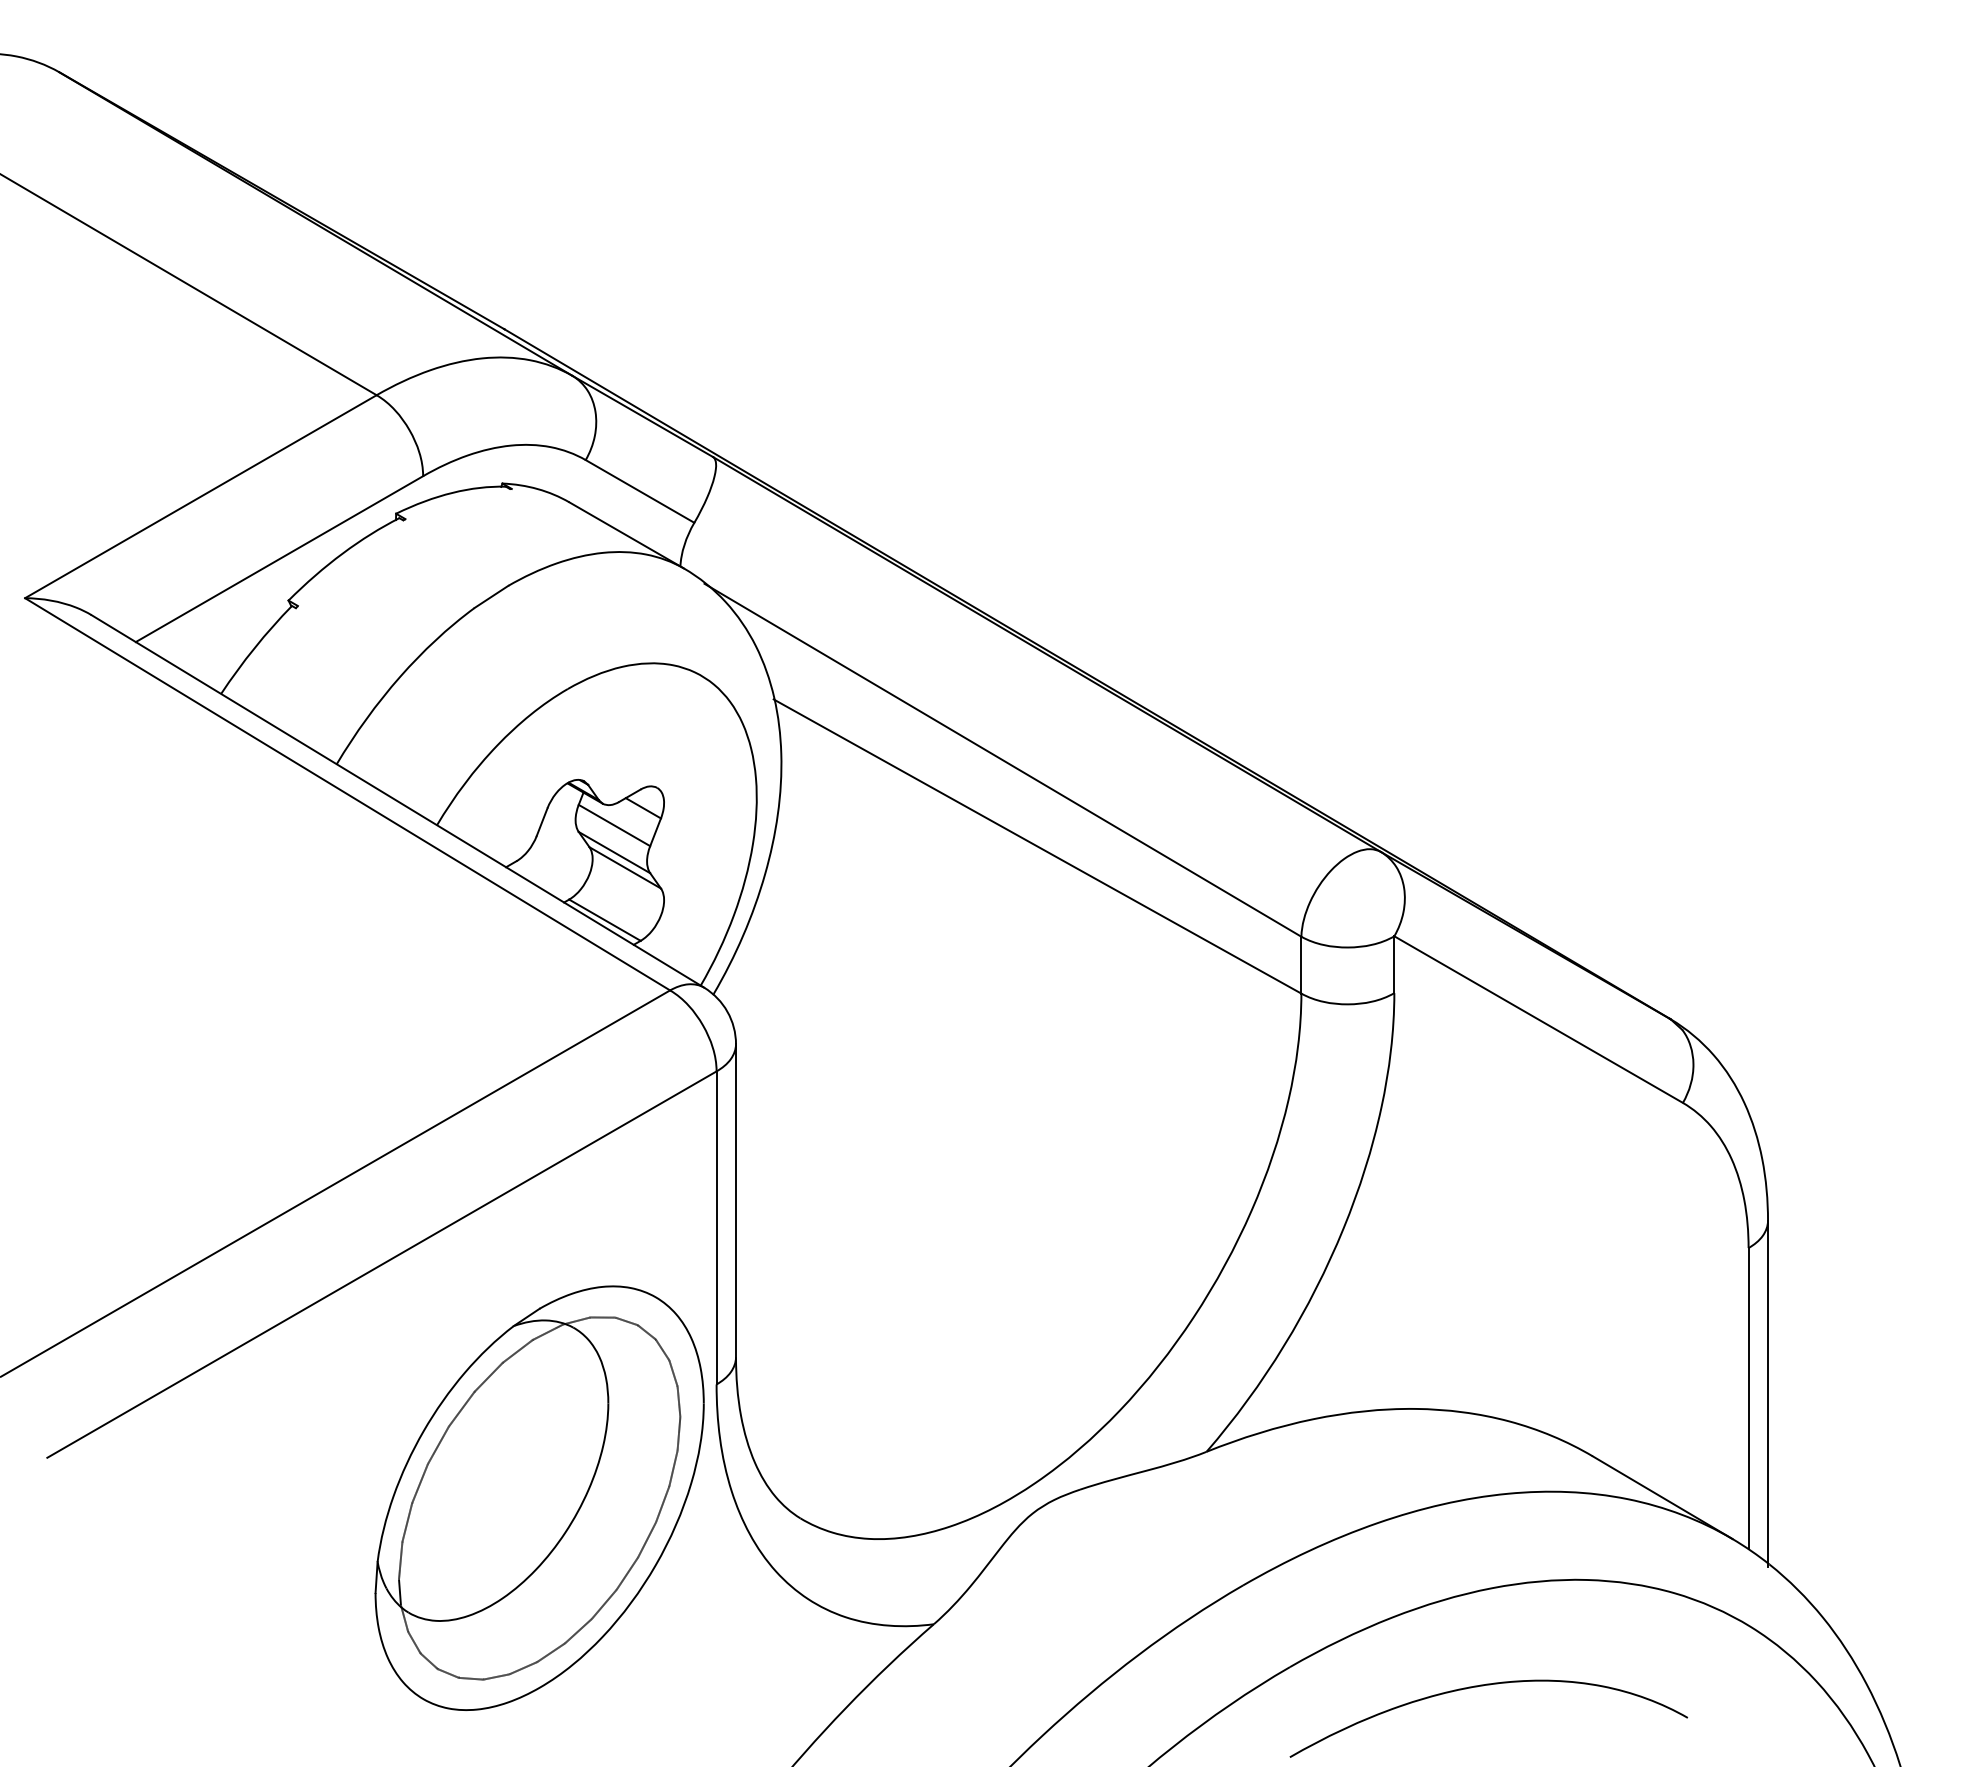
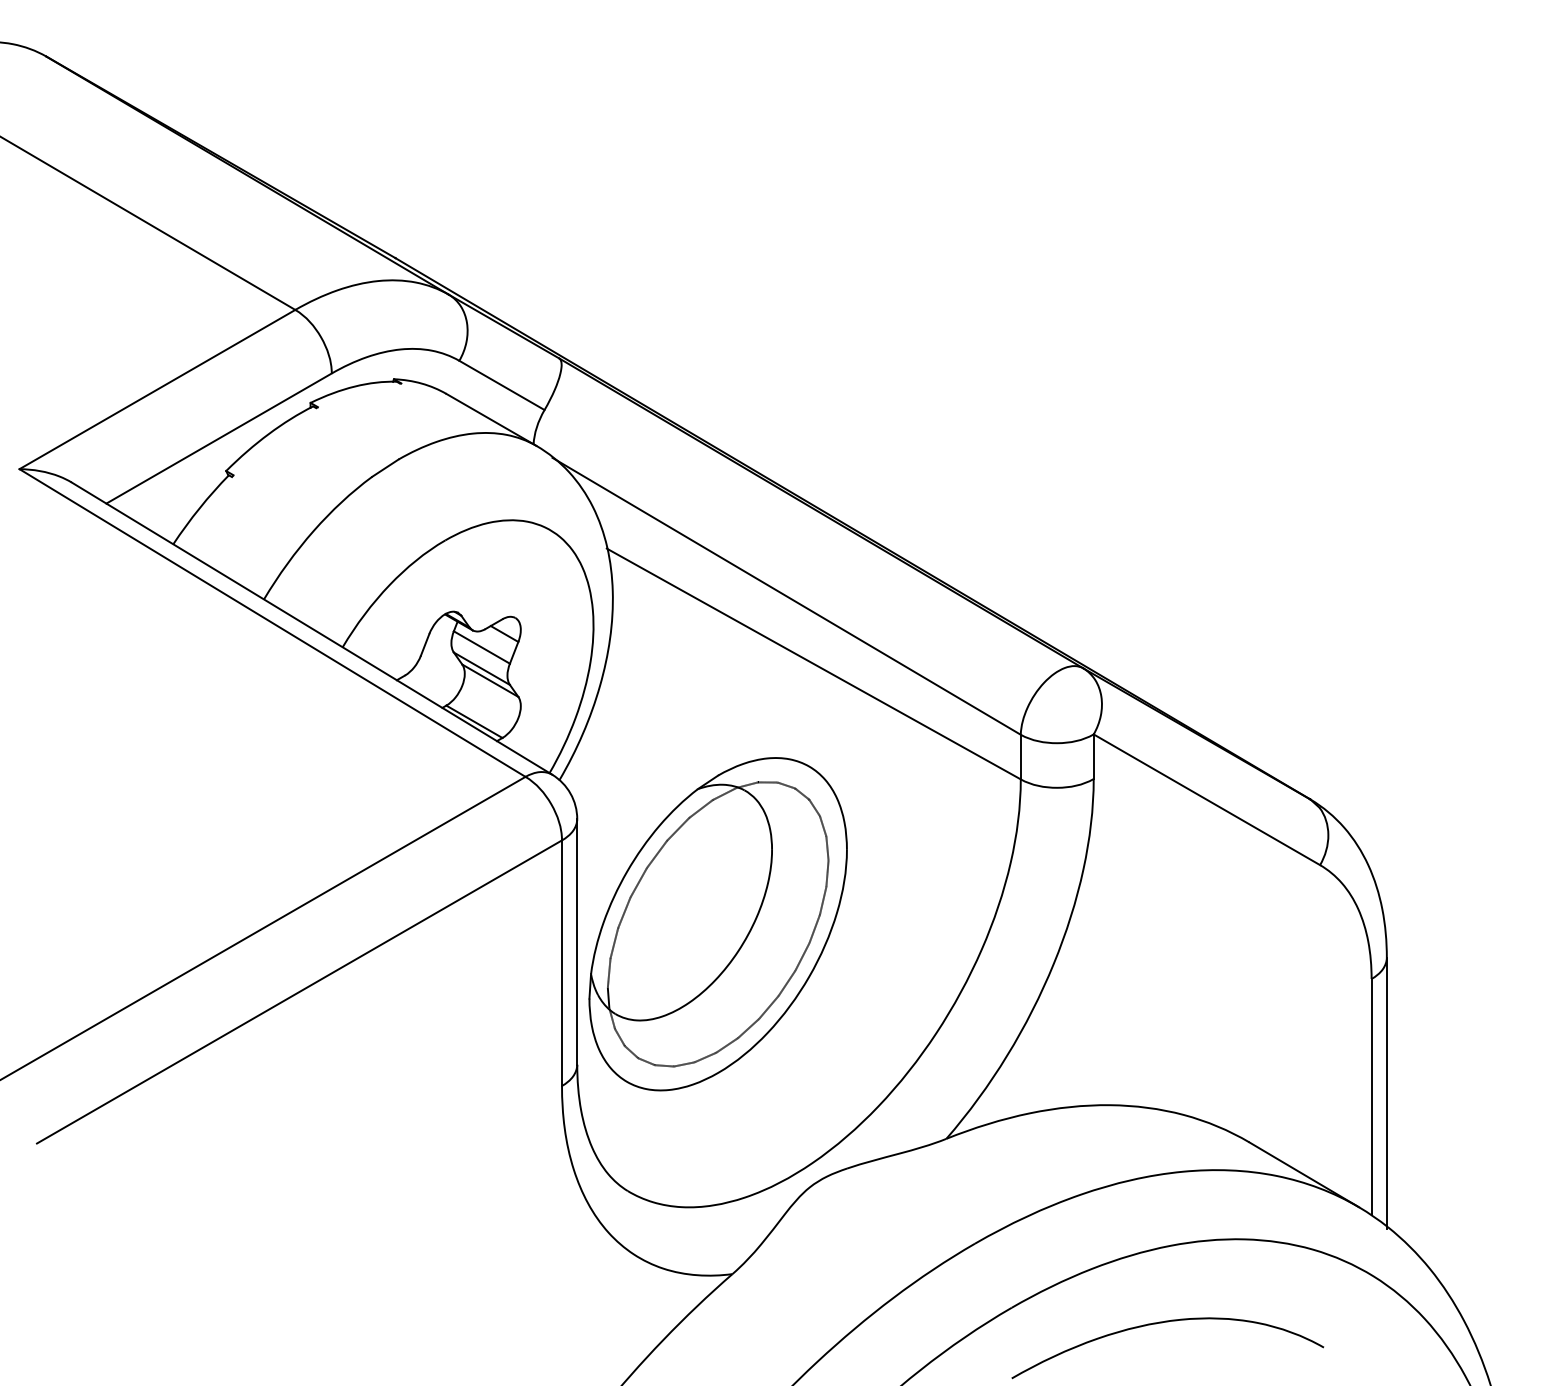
part: (539, 1497) -> (718, 923), moved

